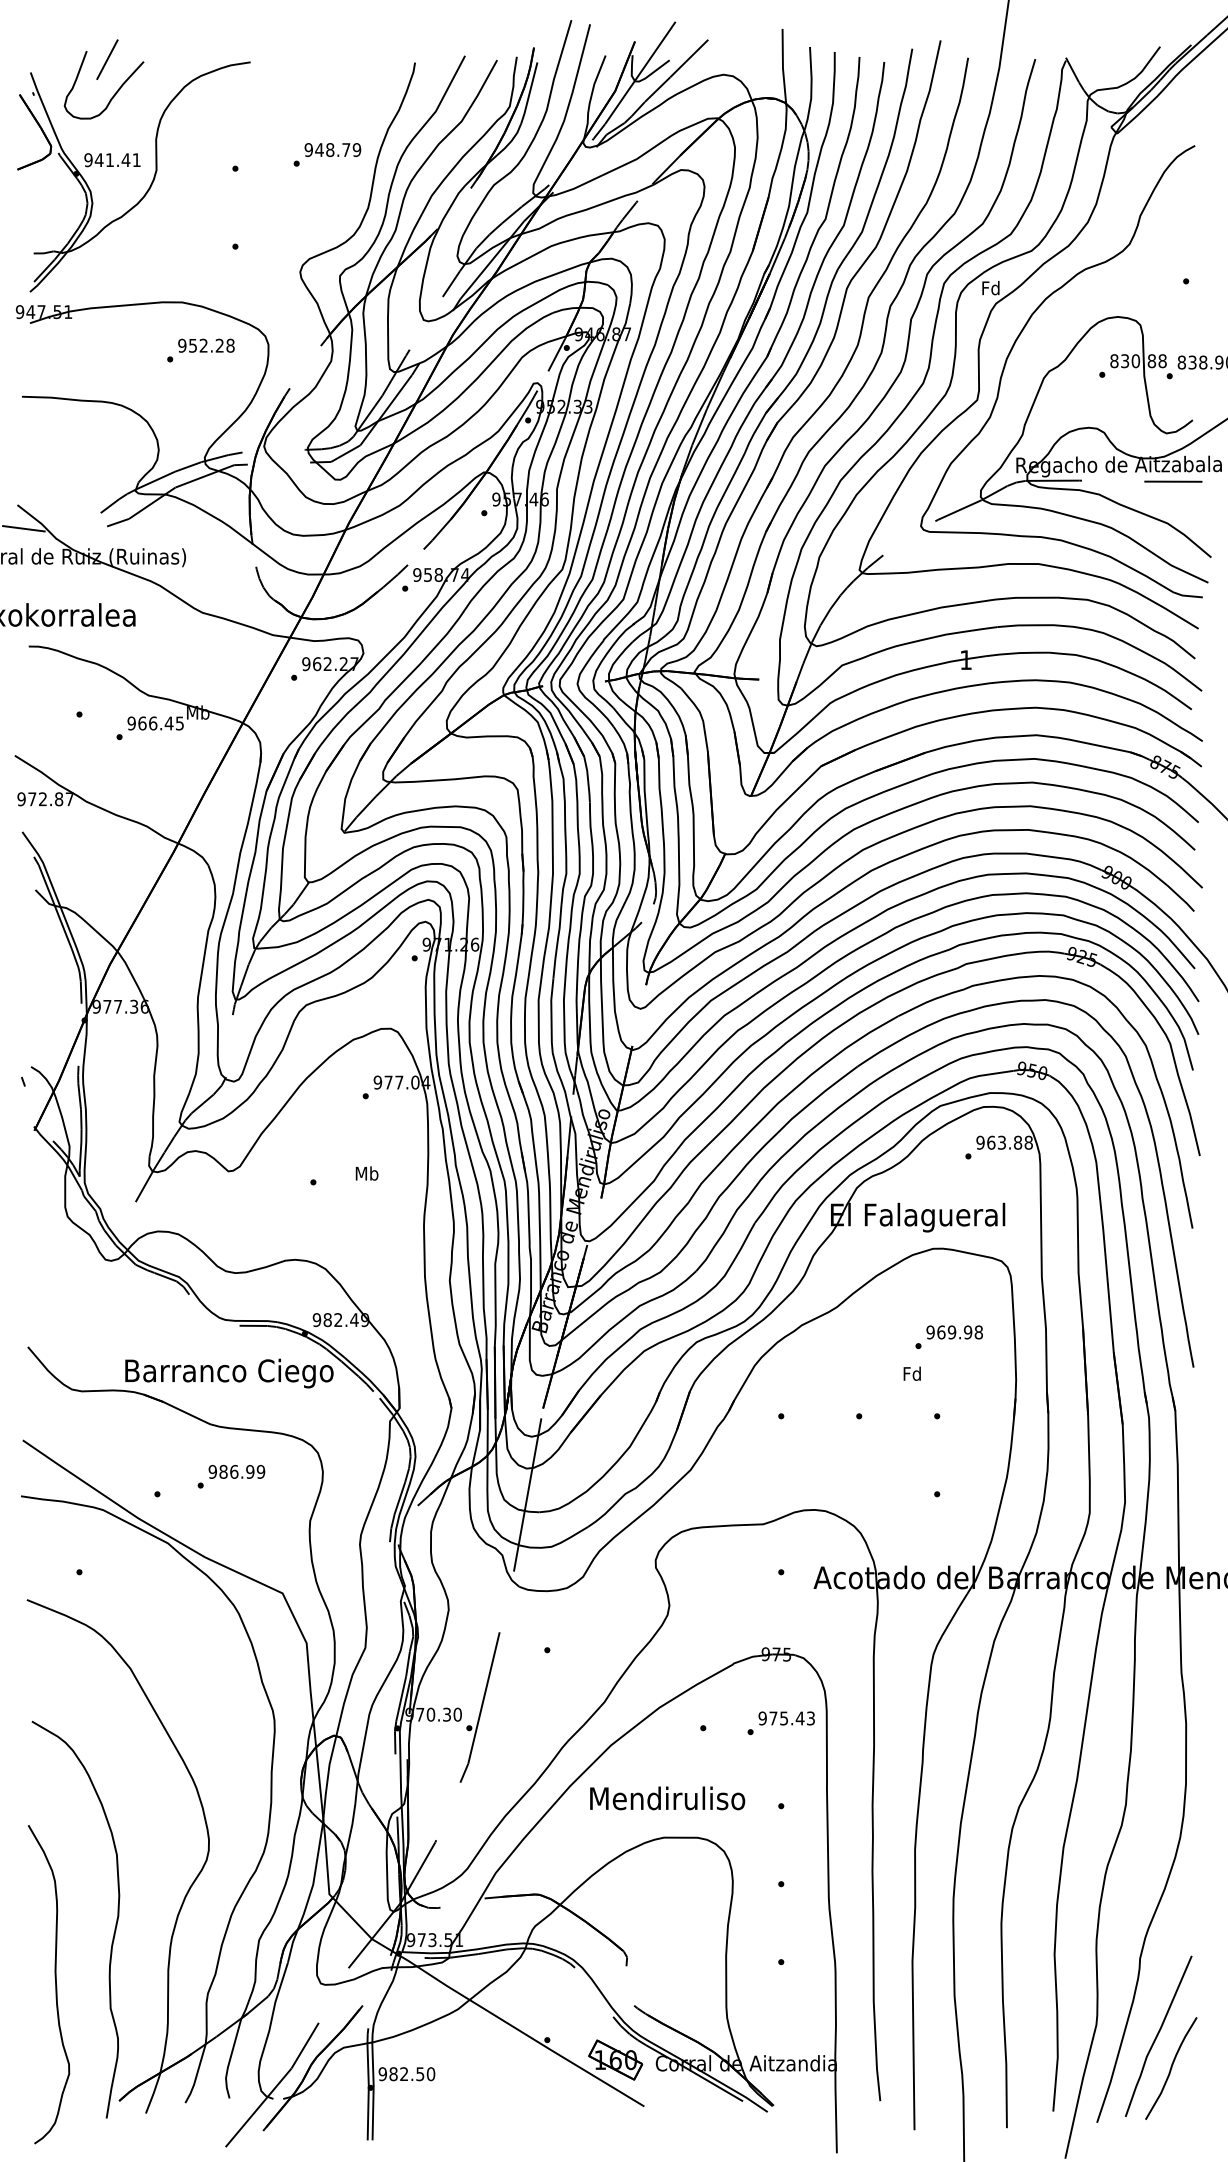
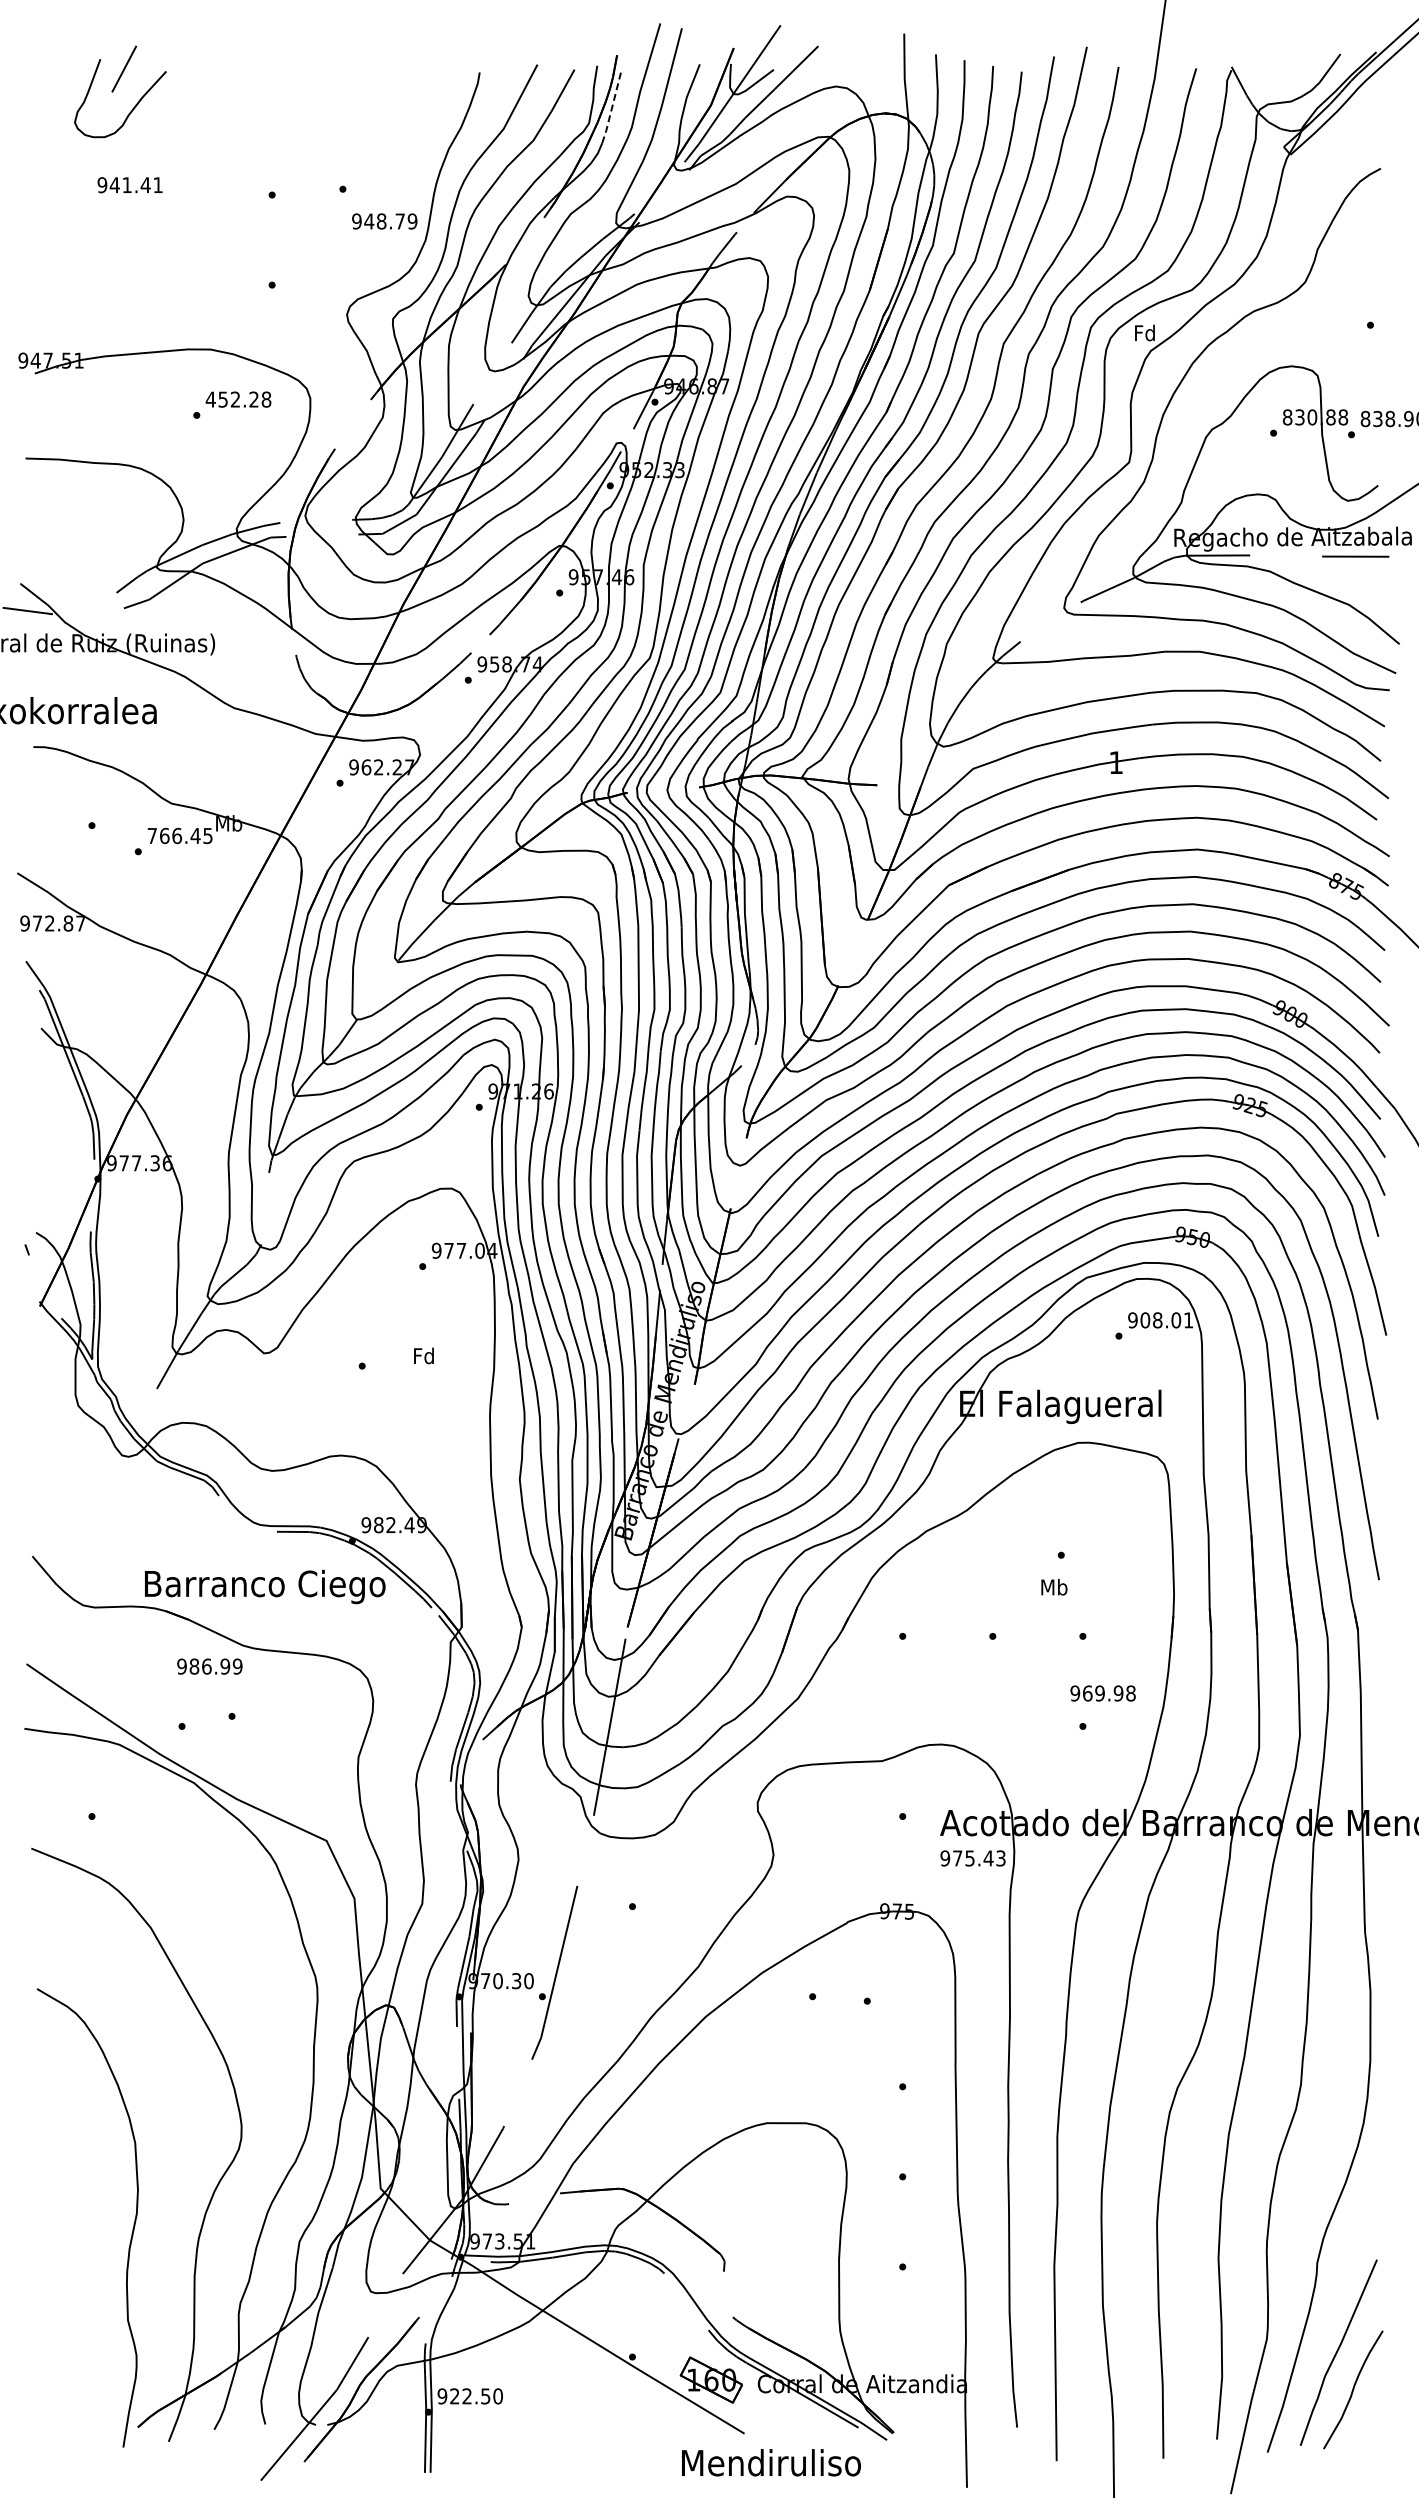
line: (530, 93) -> (612, 108), solid -> dashed
text: (332, 150) -> (384, 221), moved
part: (150, 185) -> (173, 214), removed
text: (182, 345) -> (210, 399), 952.28 -> 452.28
text: (131, 723) -> (152, 835), 966.45 -> 766.45
text: (1009, 1142) -> (1166, 1320), 963.88 -> 908.01
text: (367, 1173) -> (424, 1355), Mb -> Fd
text: (954, 1332) -> (1102, 1693), moved
text: (912, 1374) -> (1054, 1587), Fd -> Mb
text: (236, 1471) -> (209, 1666), moved
text: (786, 1718) -> (972, 1858), moved
text: (667, 1798) -> (771, 2462), moved
curve: (55, 1984) -> (64, 2292), removed
text: (393, 2074) -> (454, 2396), 982.50 -> 922.50

